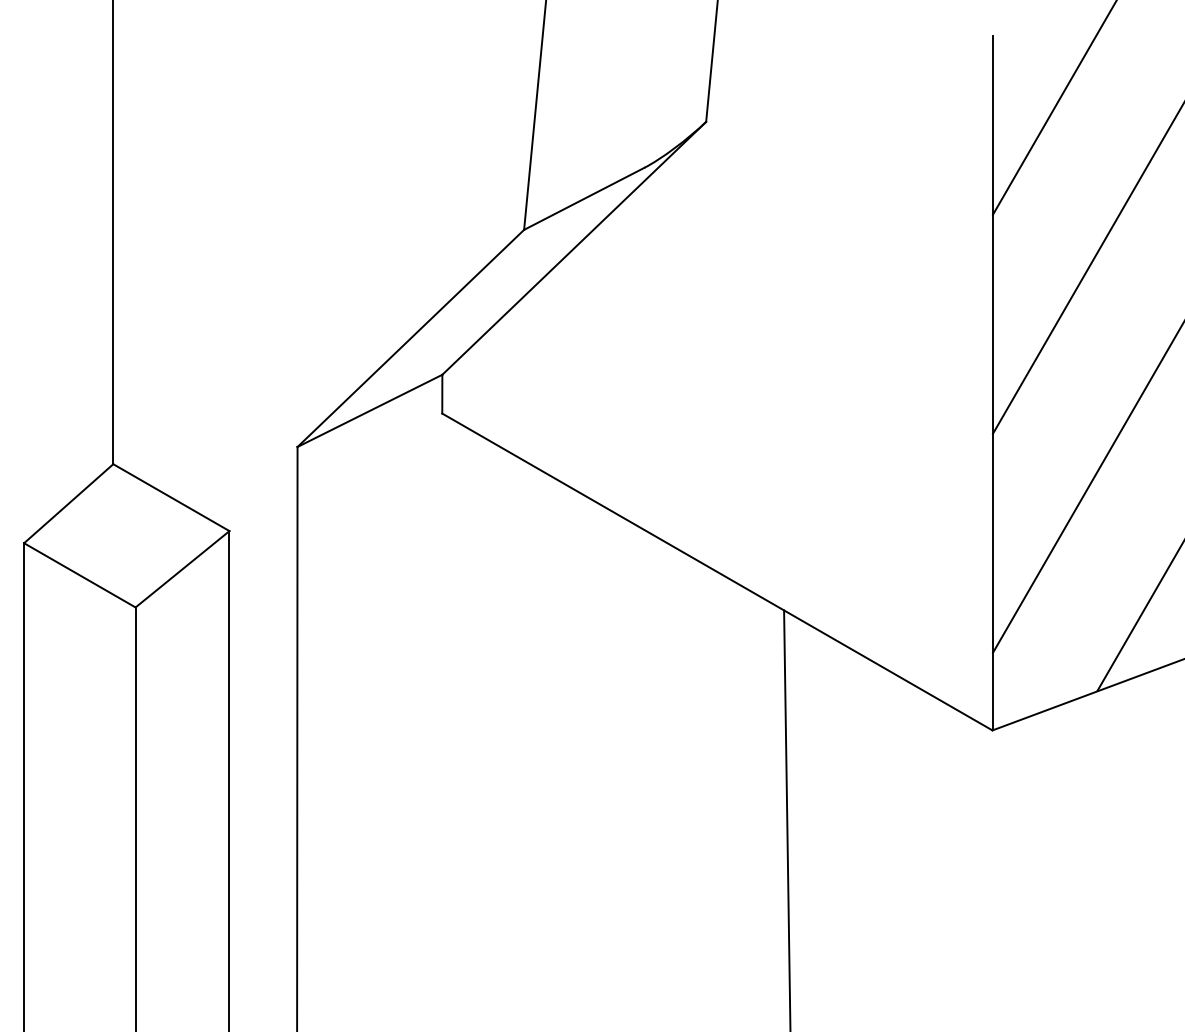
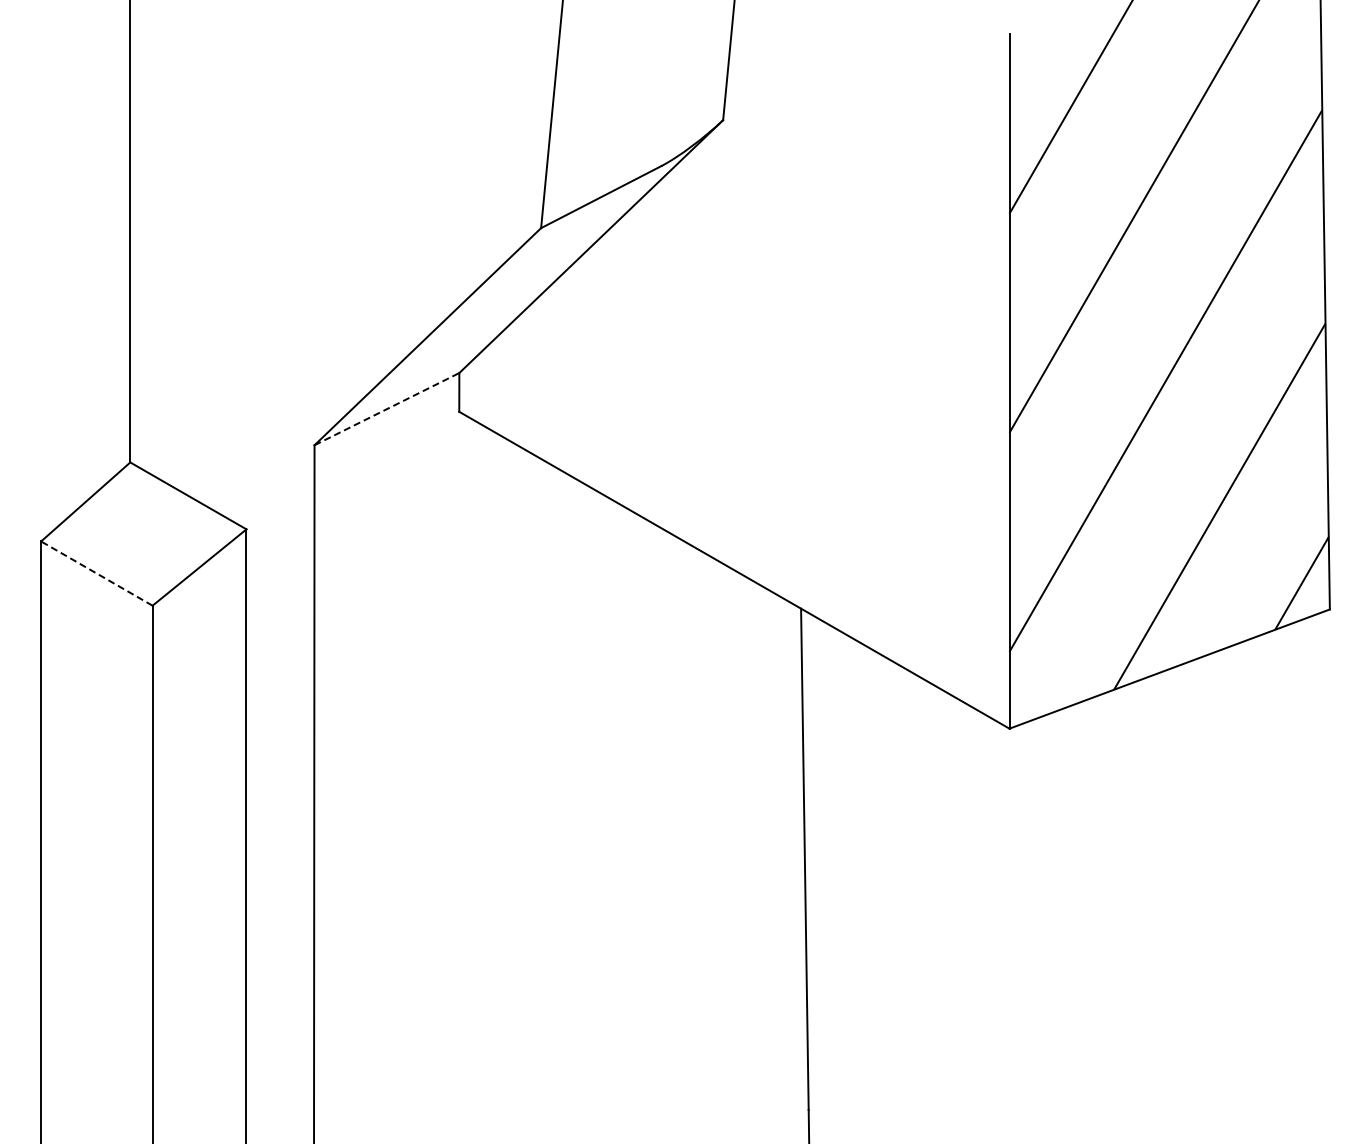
line: (369, 411) -> (386, 409), solid -> dashed
line: (79, 575) -> (96, 573), solid -> dashed

